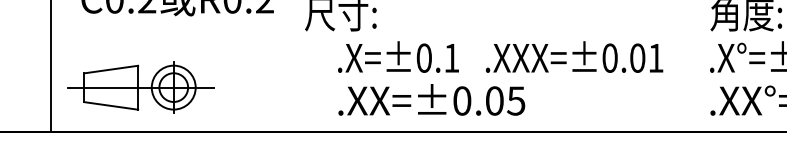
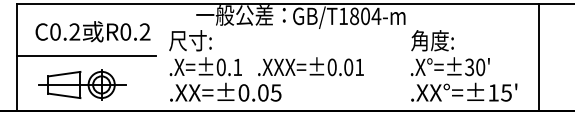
line: (166, 39) -> (86, 56), added
text: (500, 78) -> (266, 79), moved
part: (141, 86) -> (82, 84), moved

